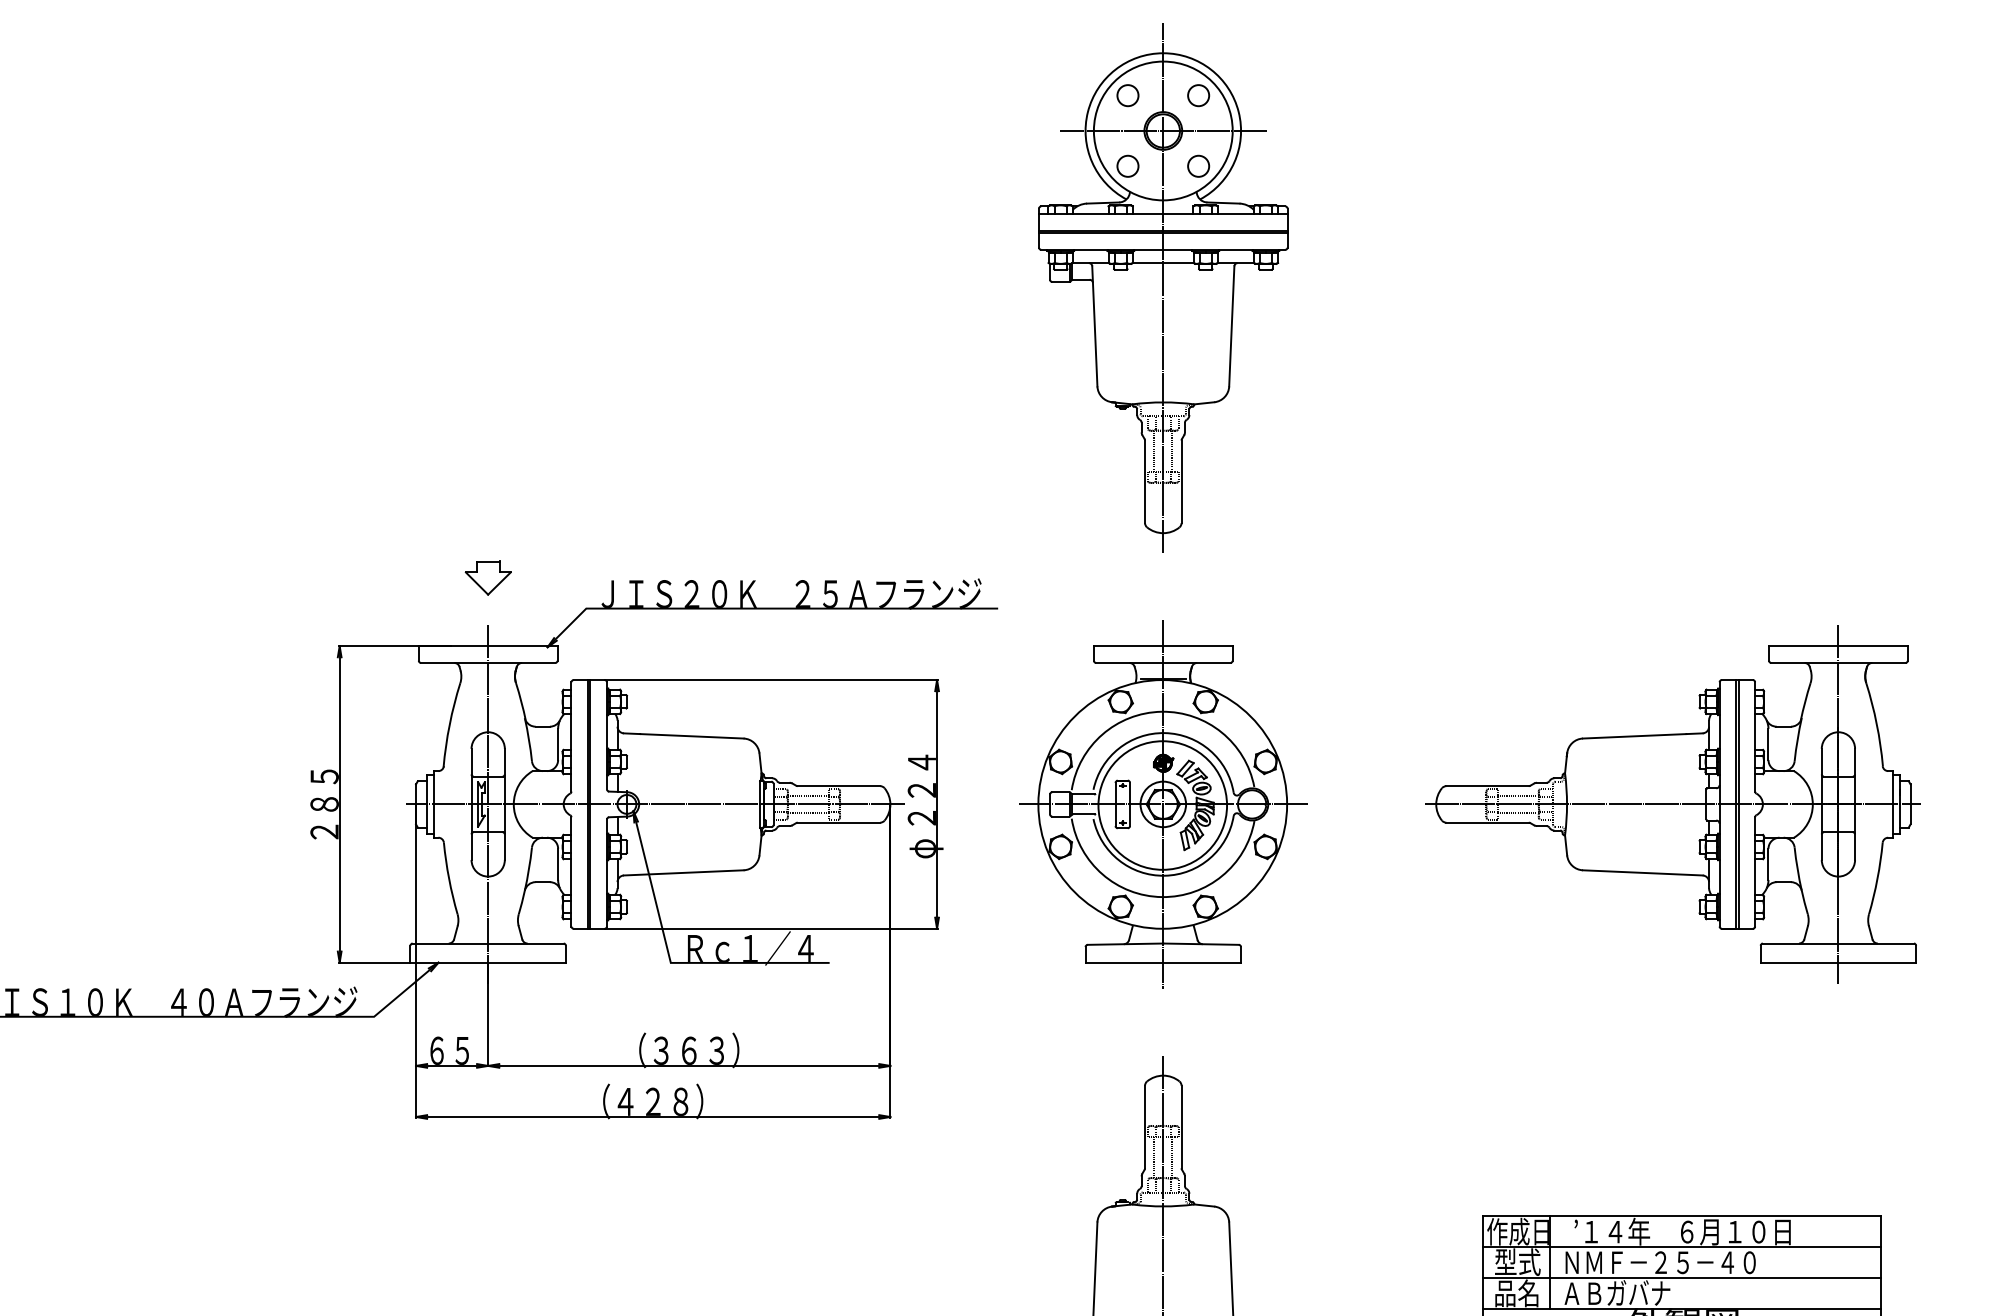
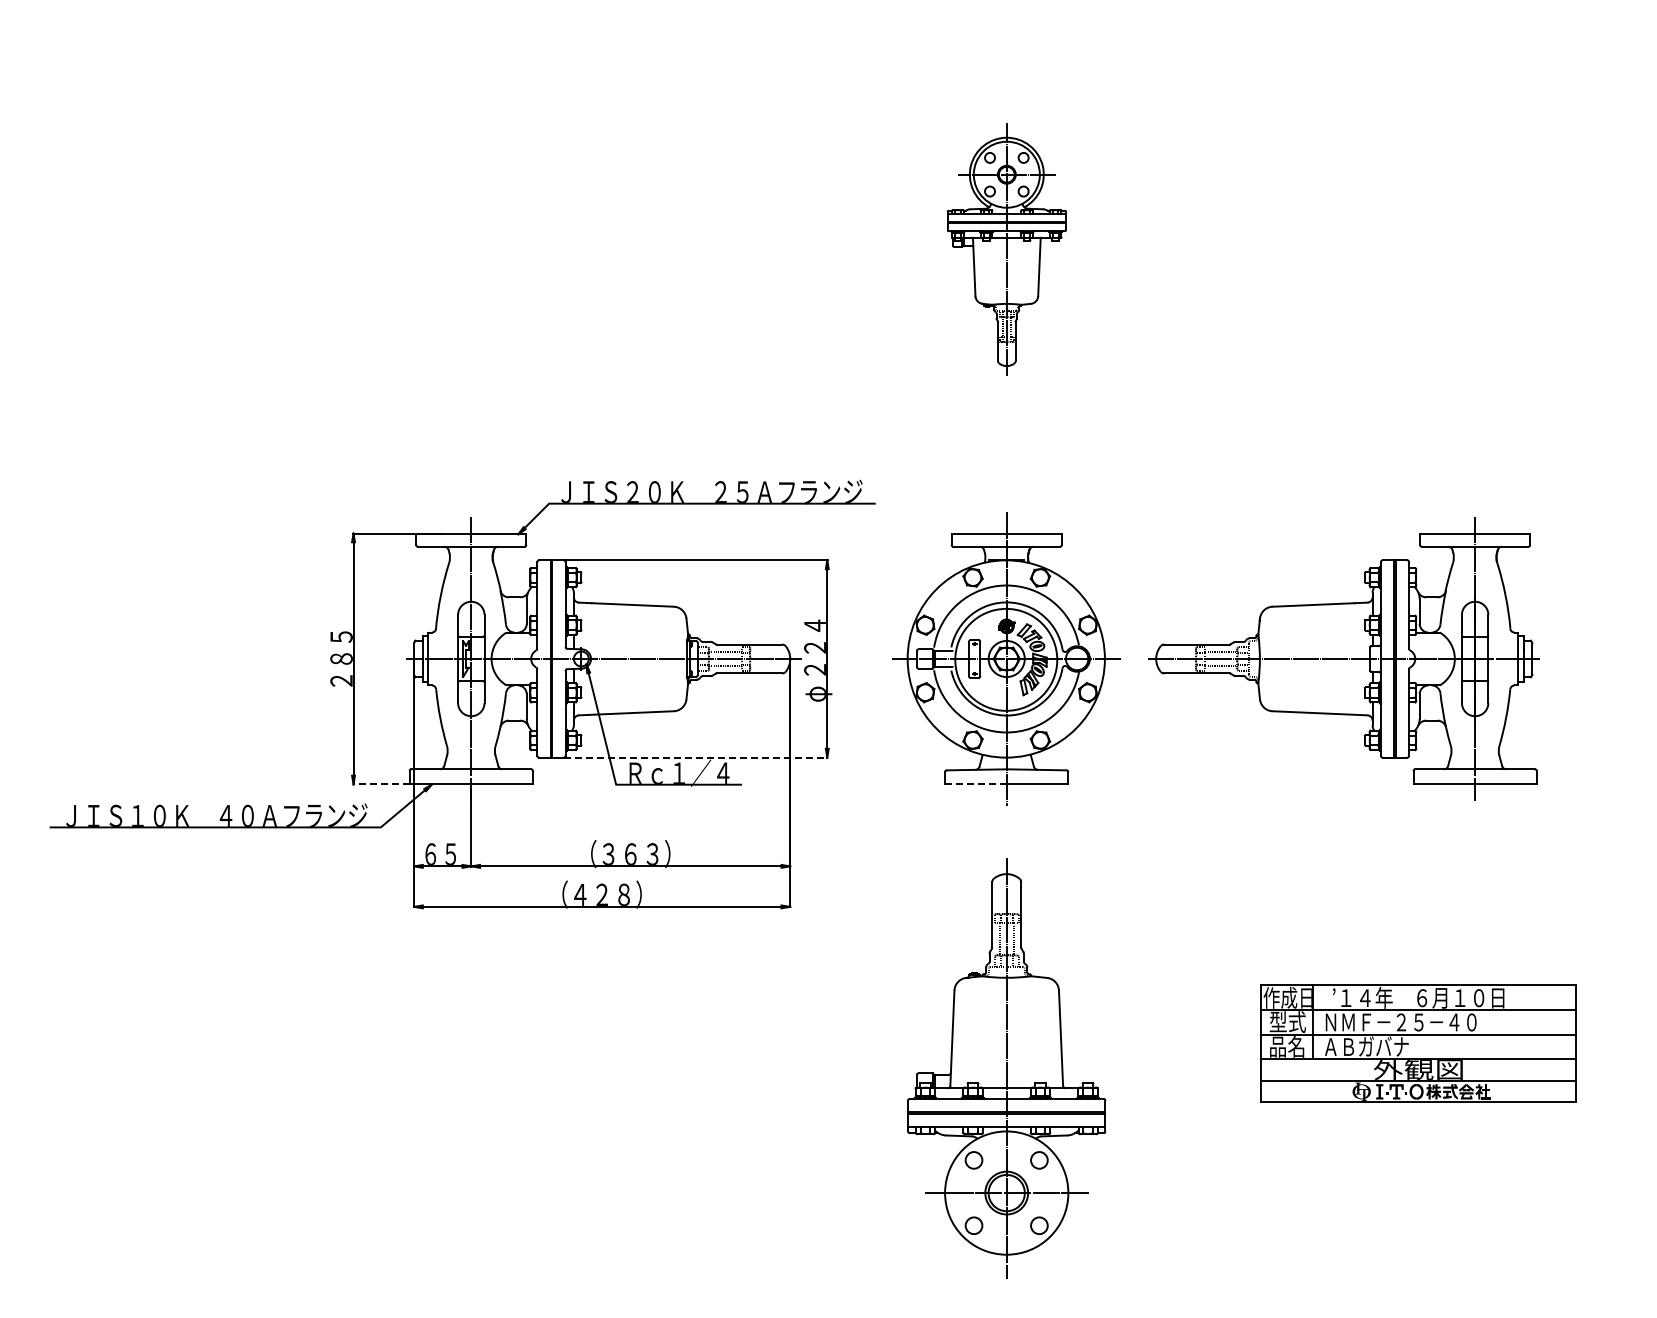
part: (1163, 288) -> (1006, 249), size x0.6
part: (488, 578) -> (471, 479), removed
part: (1672, 803) -> (1343, 658), moved
line: (770, 928) -> (695, 757), solid -> dashed
line: (373, 962) -> (380, 784), solid -> dashed
line: (1123, 962) -> (975, 784), solid -> dashed

